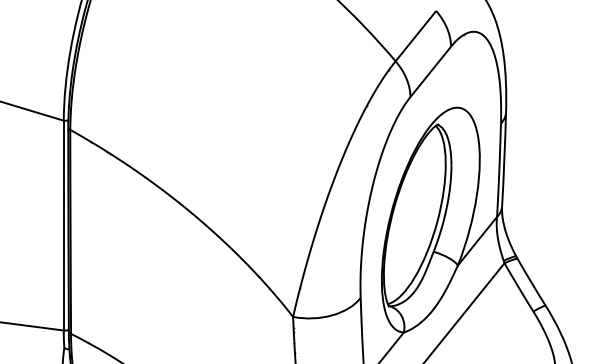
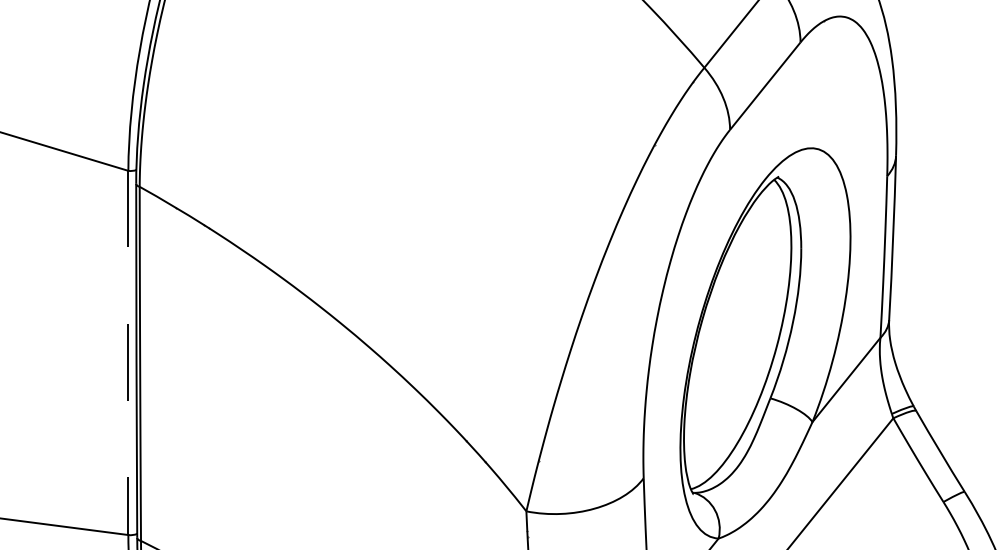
line: (63, 225) -> (127, 352), solid -> dashed

